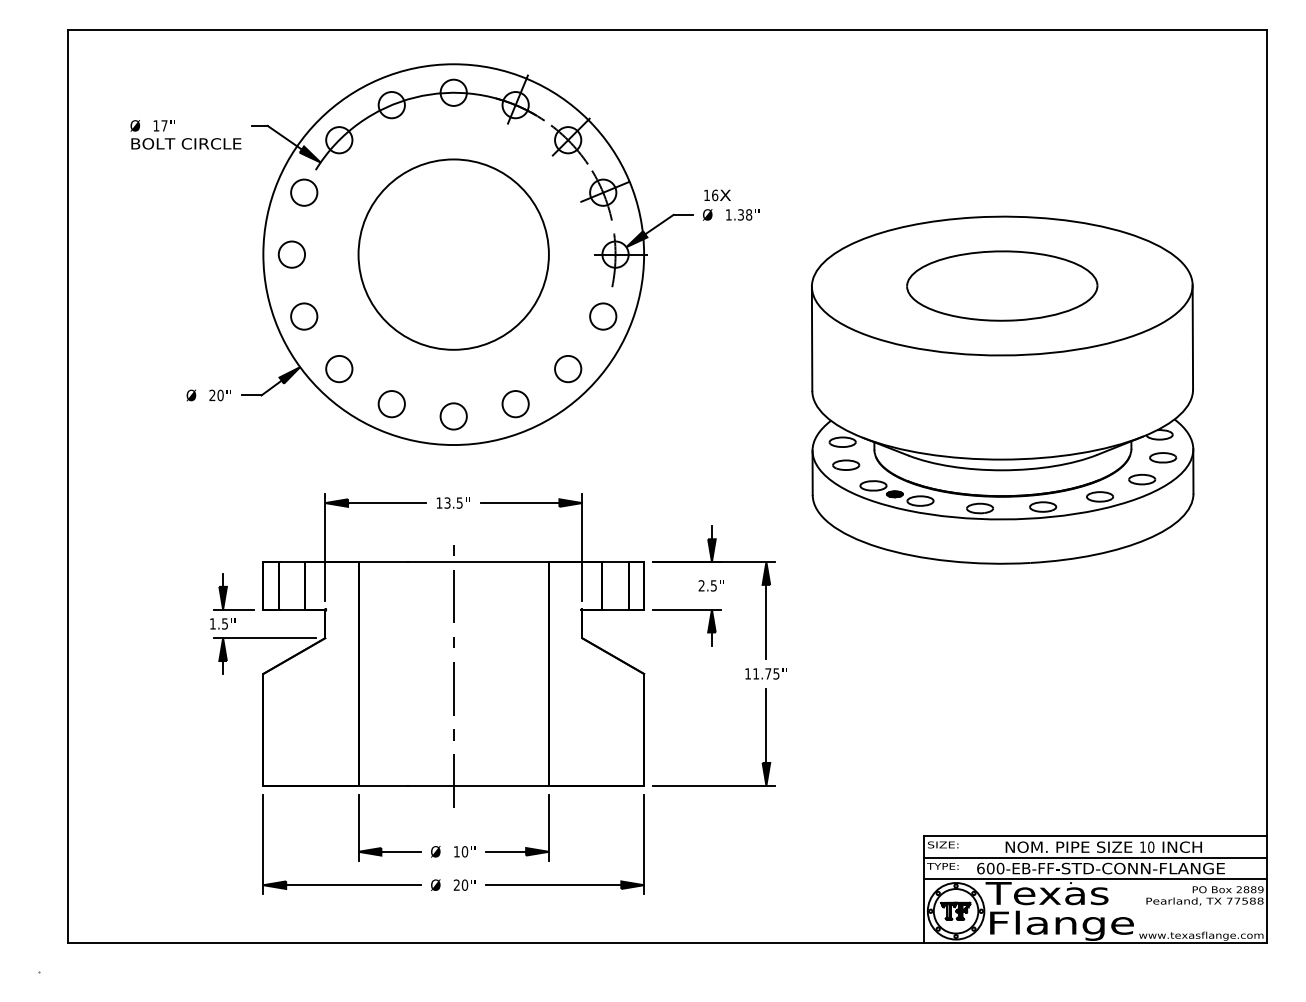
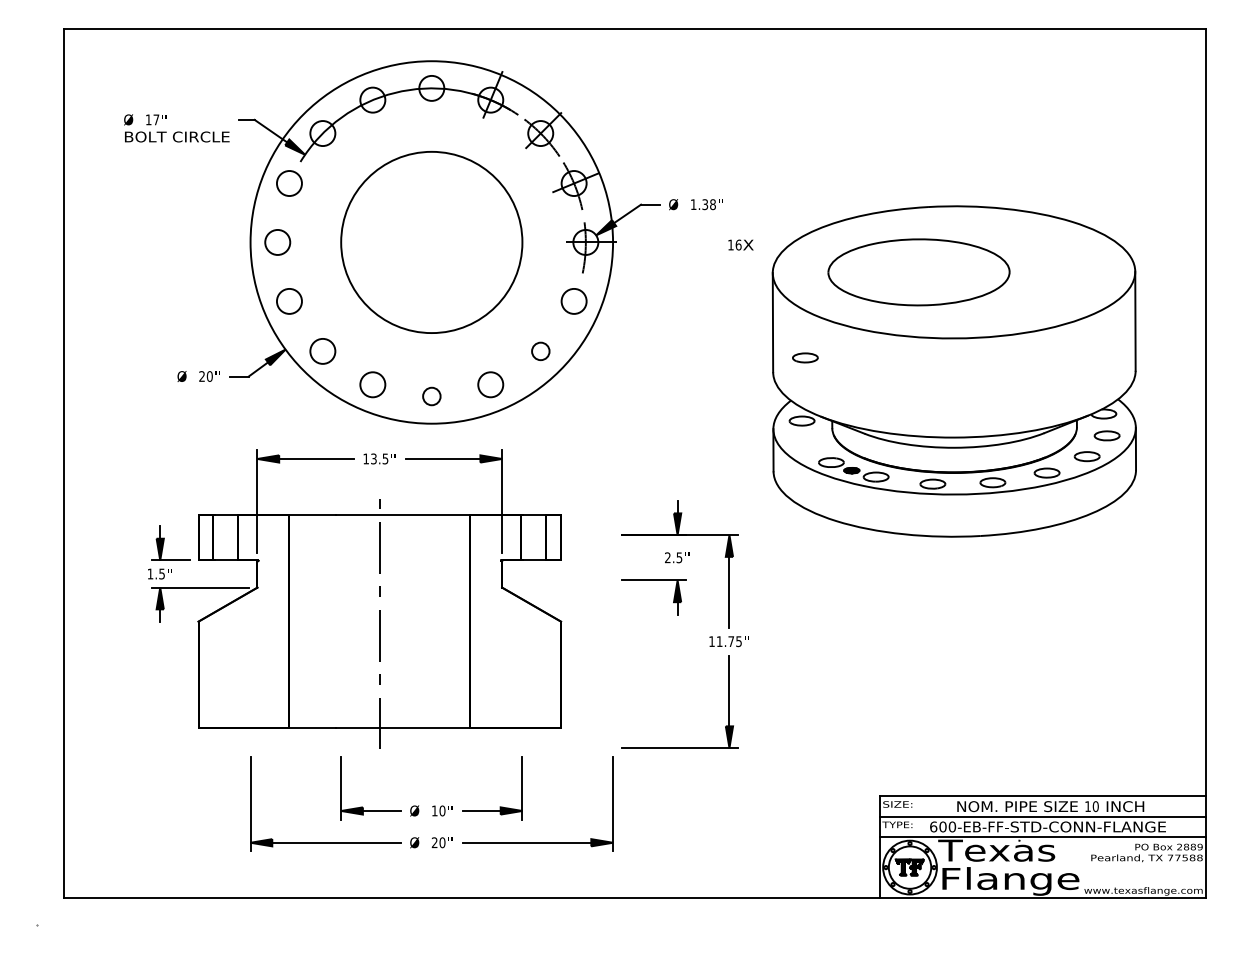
text: (717, 194) -> (740, 244), moved
part: (1001, 286) -> (918, 272), moved
circle: (567, 369) -> (540, 351), size x0.7
circle: (453, 416) -> (431, 396), size x0.7
part: (846, 464) -> (805, 357), moved
part: (428, 649) -> (355, 598), moved

